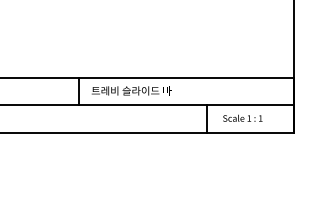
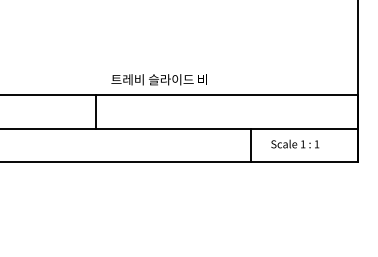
text: (130, 90) -> (158, 79), moved

